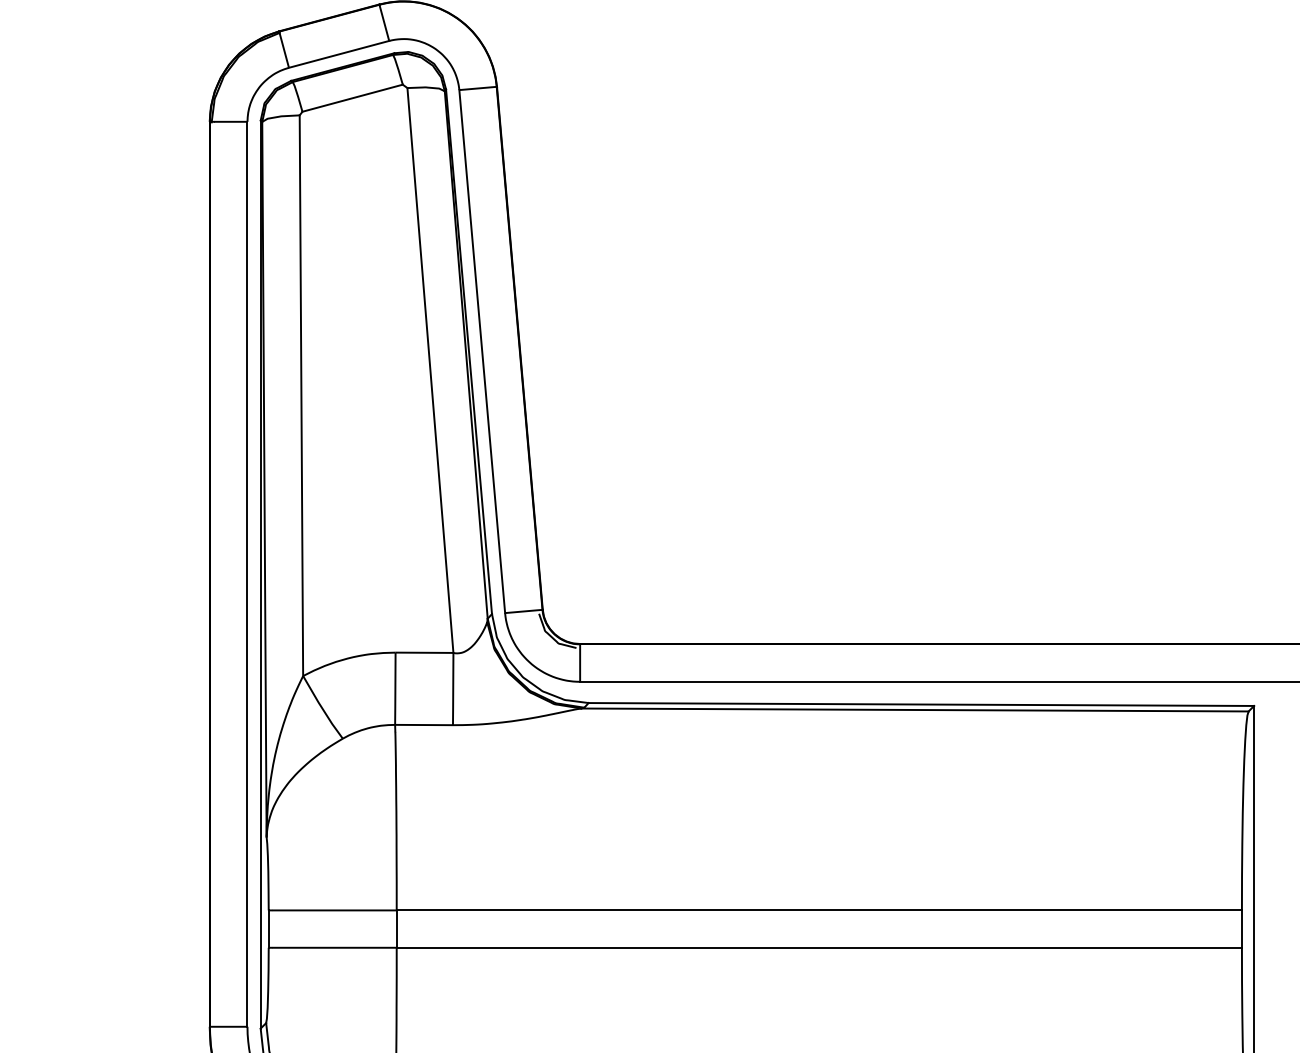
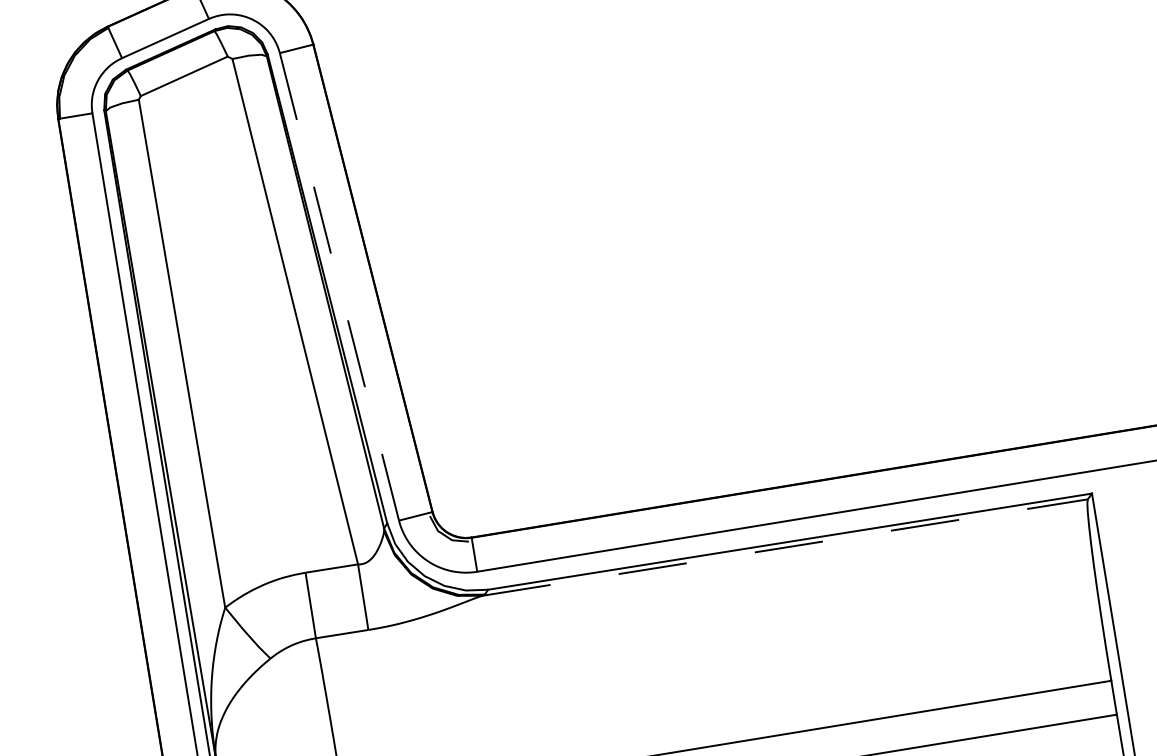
line: (482, 352) -> (339, 287), solid -> dashed
line: (915, 709) -> (785, 547), solid -> dashed

